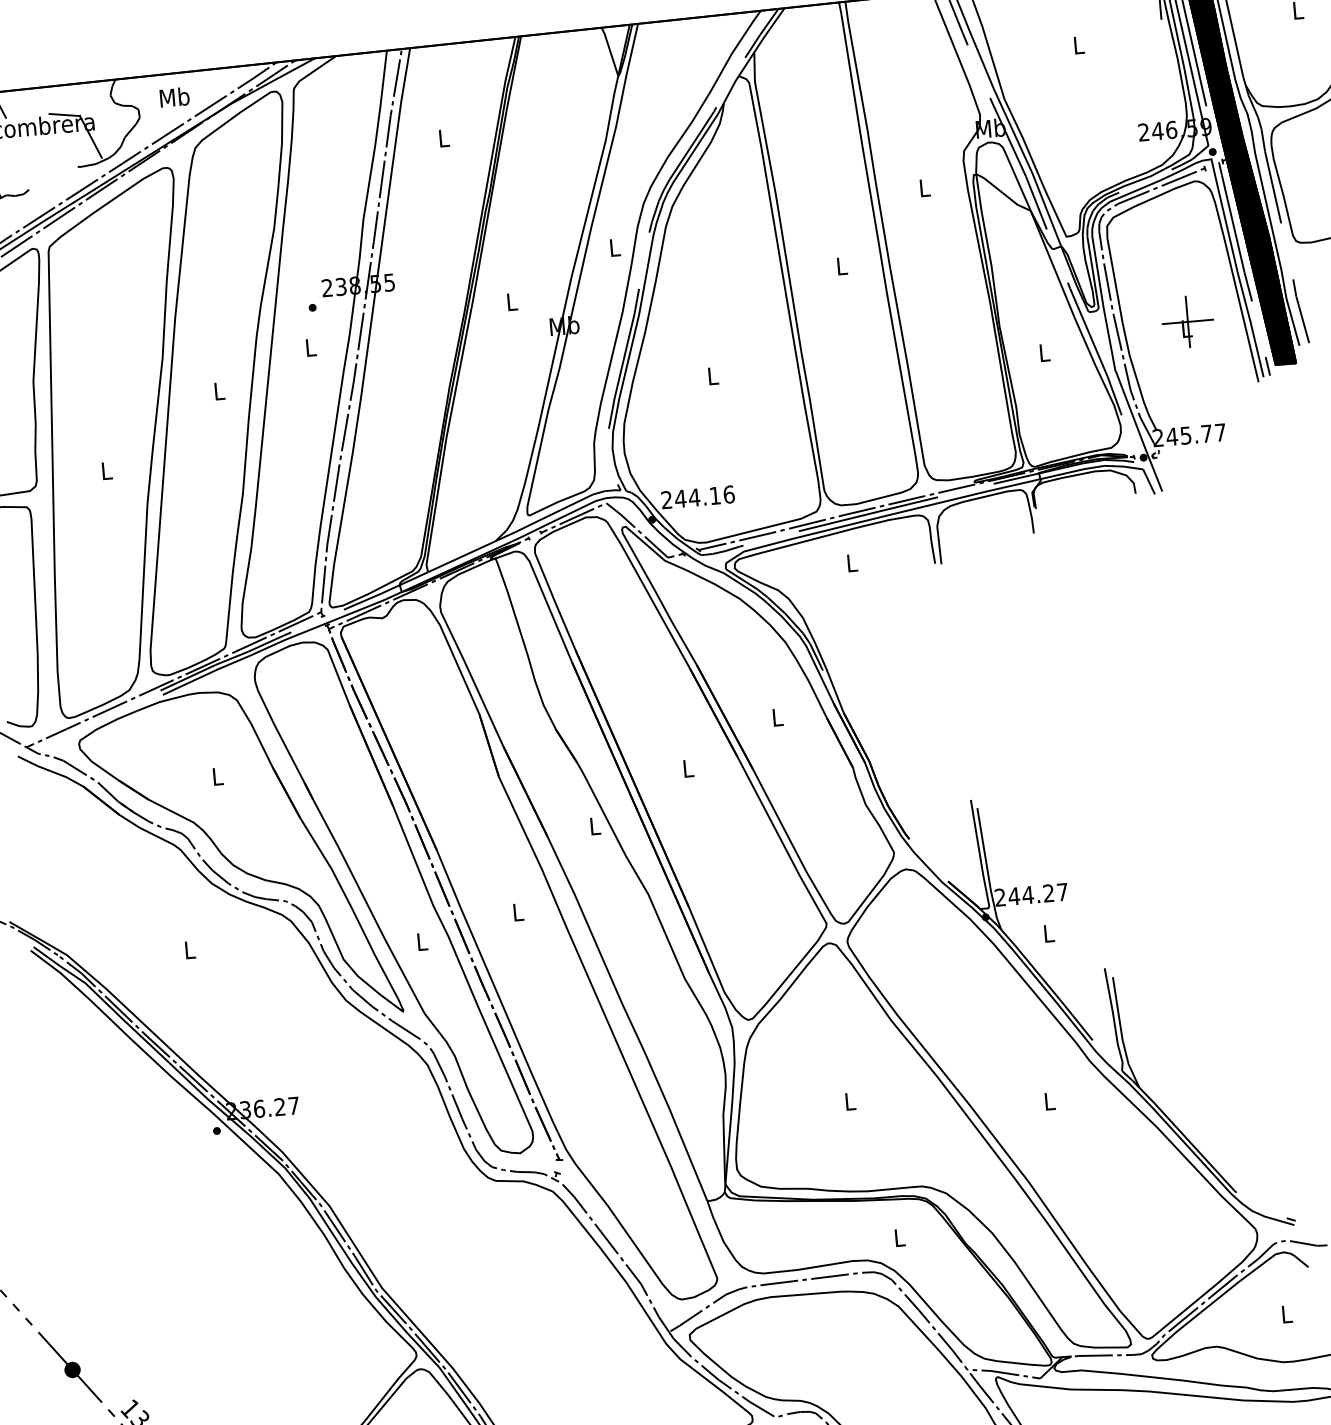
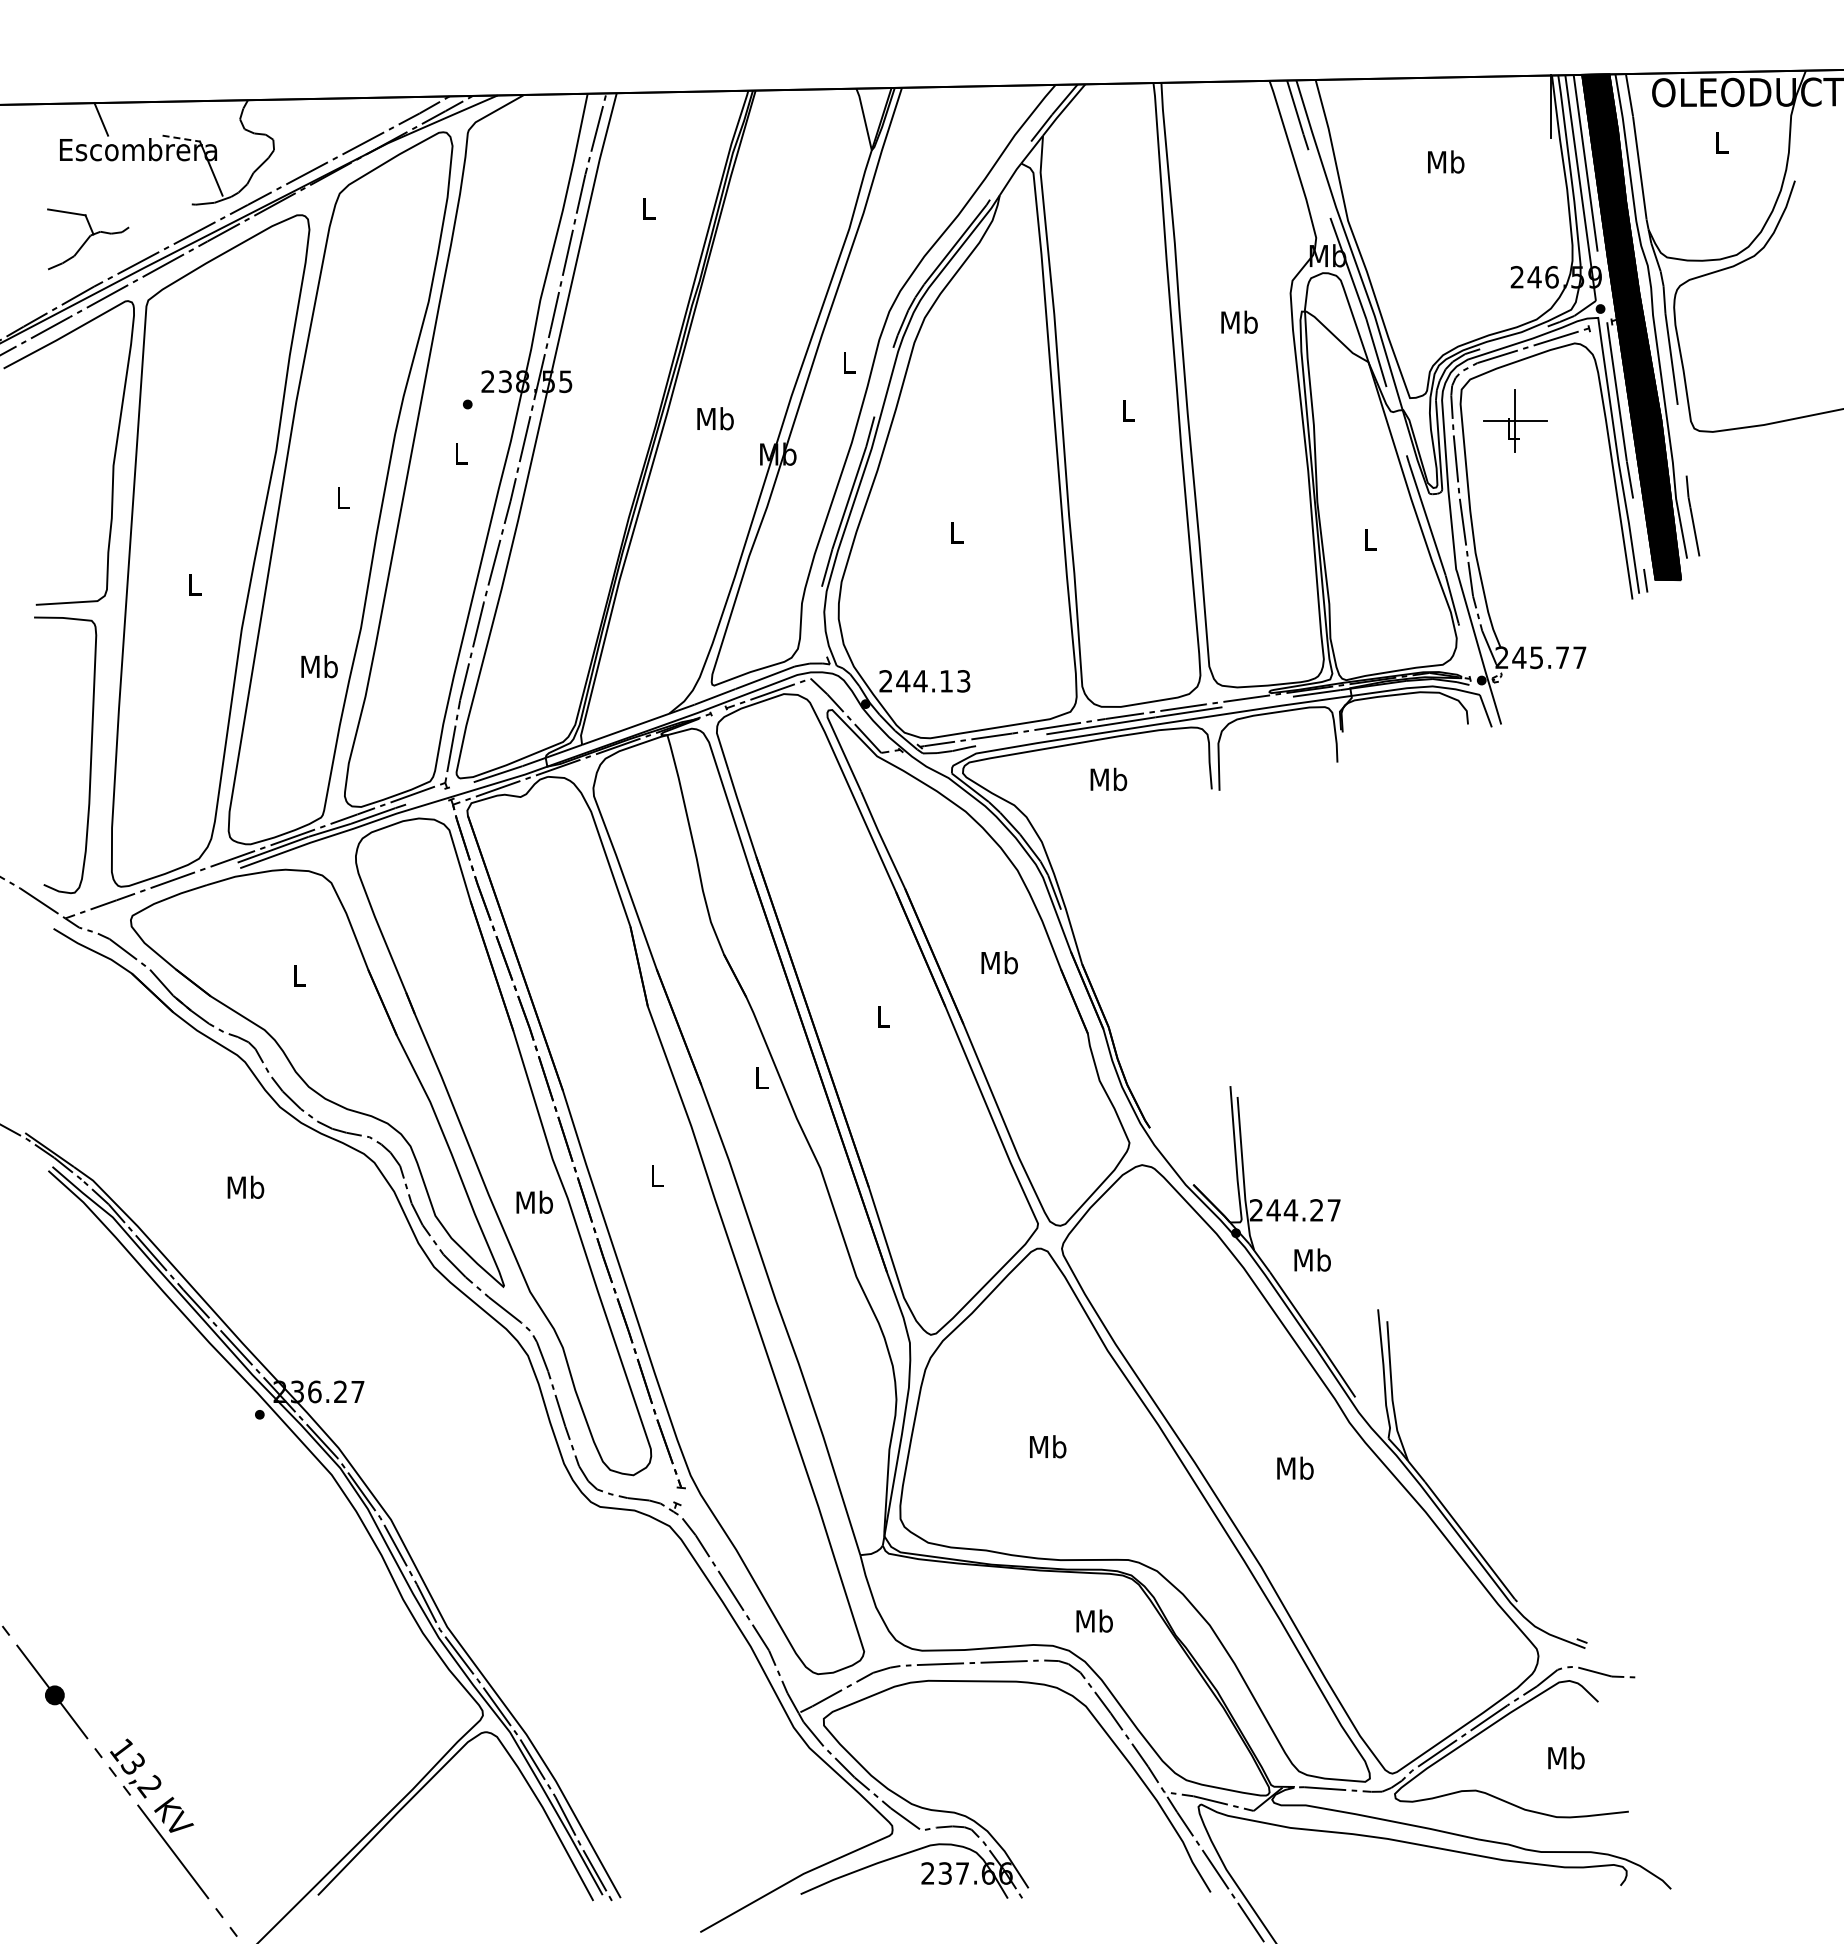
text: (1079, 44) -> (1446, 161), L -> Mb
text: (174, 97) -> (319, 666), moved
line: (64, 114) -> (181, 138), solid -> dashed
text: (924, 187) -> (1239, 321), L -> Mb
text: (511, 301) -> (715, 418), L -> Mb
part: (1187, 321) -> (1515, 420), moved
text: (728, 494) -> (963, 681), 244.16 -> 244.13
text: (851, 563) -> (1108, 779), L -> Mb
text: (777, 717) -> (999, 962), L -> Mb
text: (1048, 933) -> (1312, 1259), L -> Mb
text: (421, 941) -> (534, 1201), L -> Mb
text: (189, 949) -> (245, 1186), L -> Mb
text: (1049, 1100) -> (1295, 1467), L -> Mb
text: (850, 1101) -> (1048, 1446), L -> Mb
text: (899, 1237) -> (1094, 1620), L -> Mb
text: (1286, 1313) -> (1566, 1757), L -> Mb

